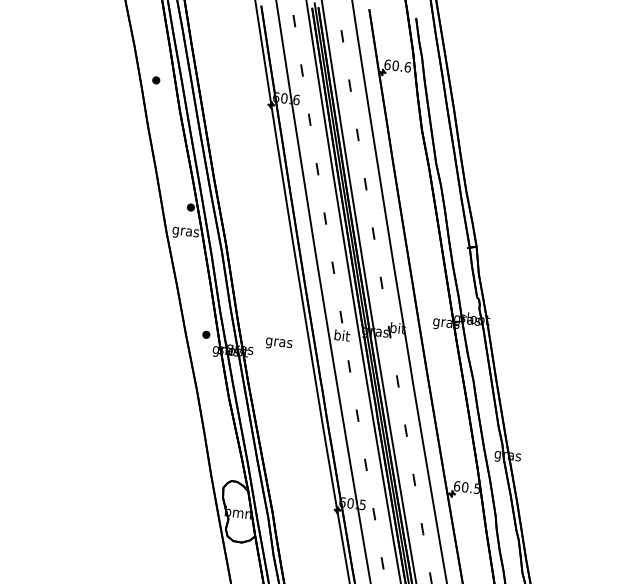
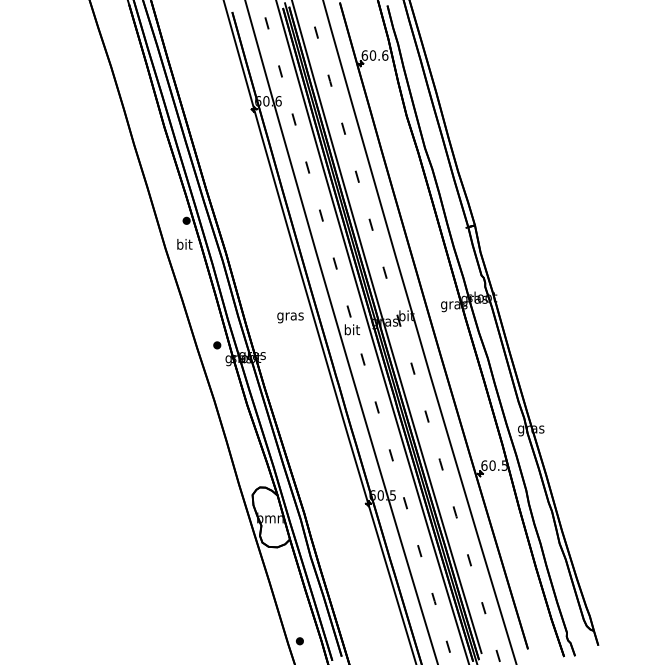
part: (155, 80) -> (136, 98), removed
text: (185, 231) -> (184, 245), gras -> bit
text: (279, 343) -> (290, 317), moved

